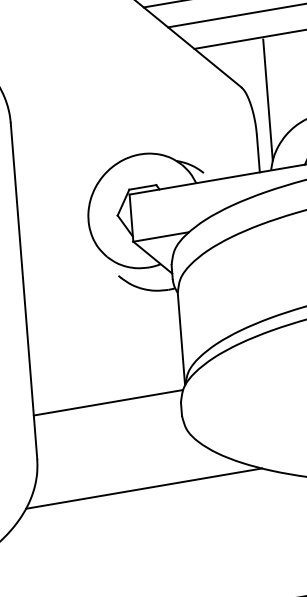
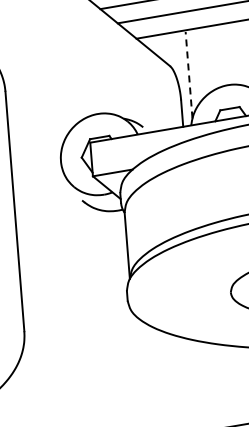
line: (268, 99) -> (189, 74), solid -> dashed
line: (107, 403) -> (74, 291), removed
line: (143, 488) -> (100, 352), removed

